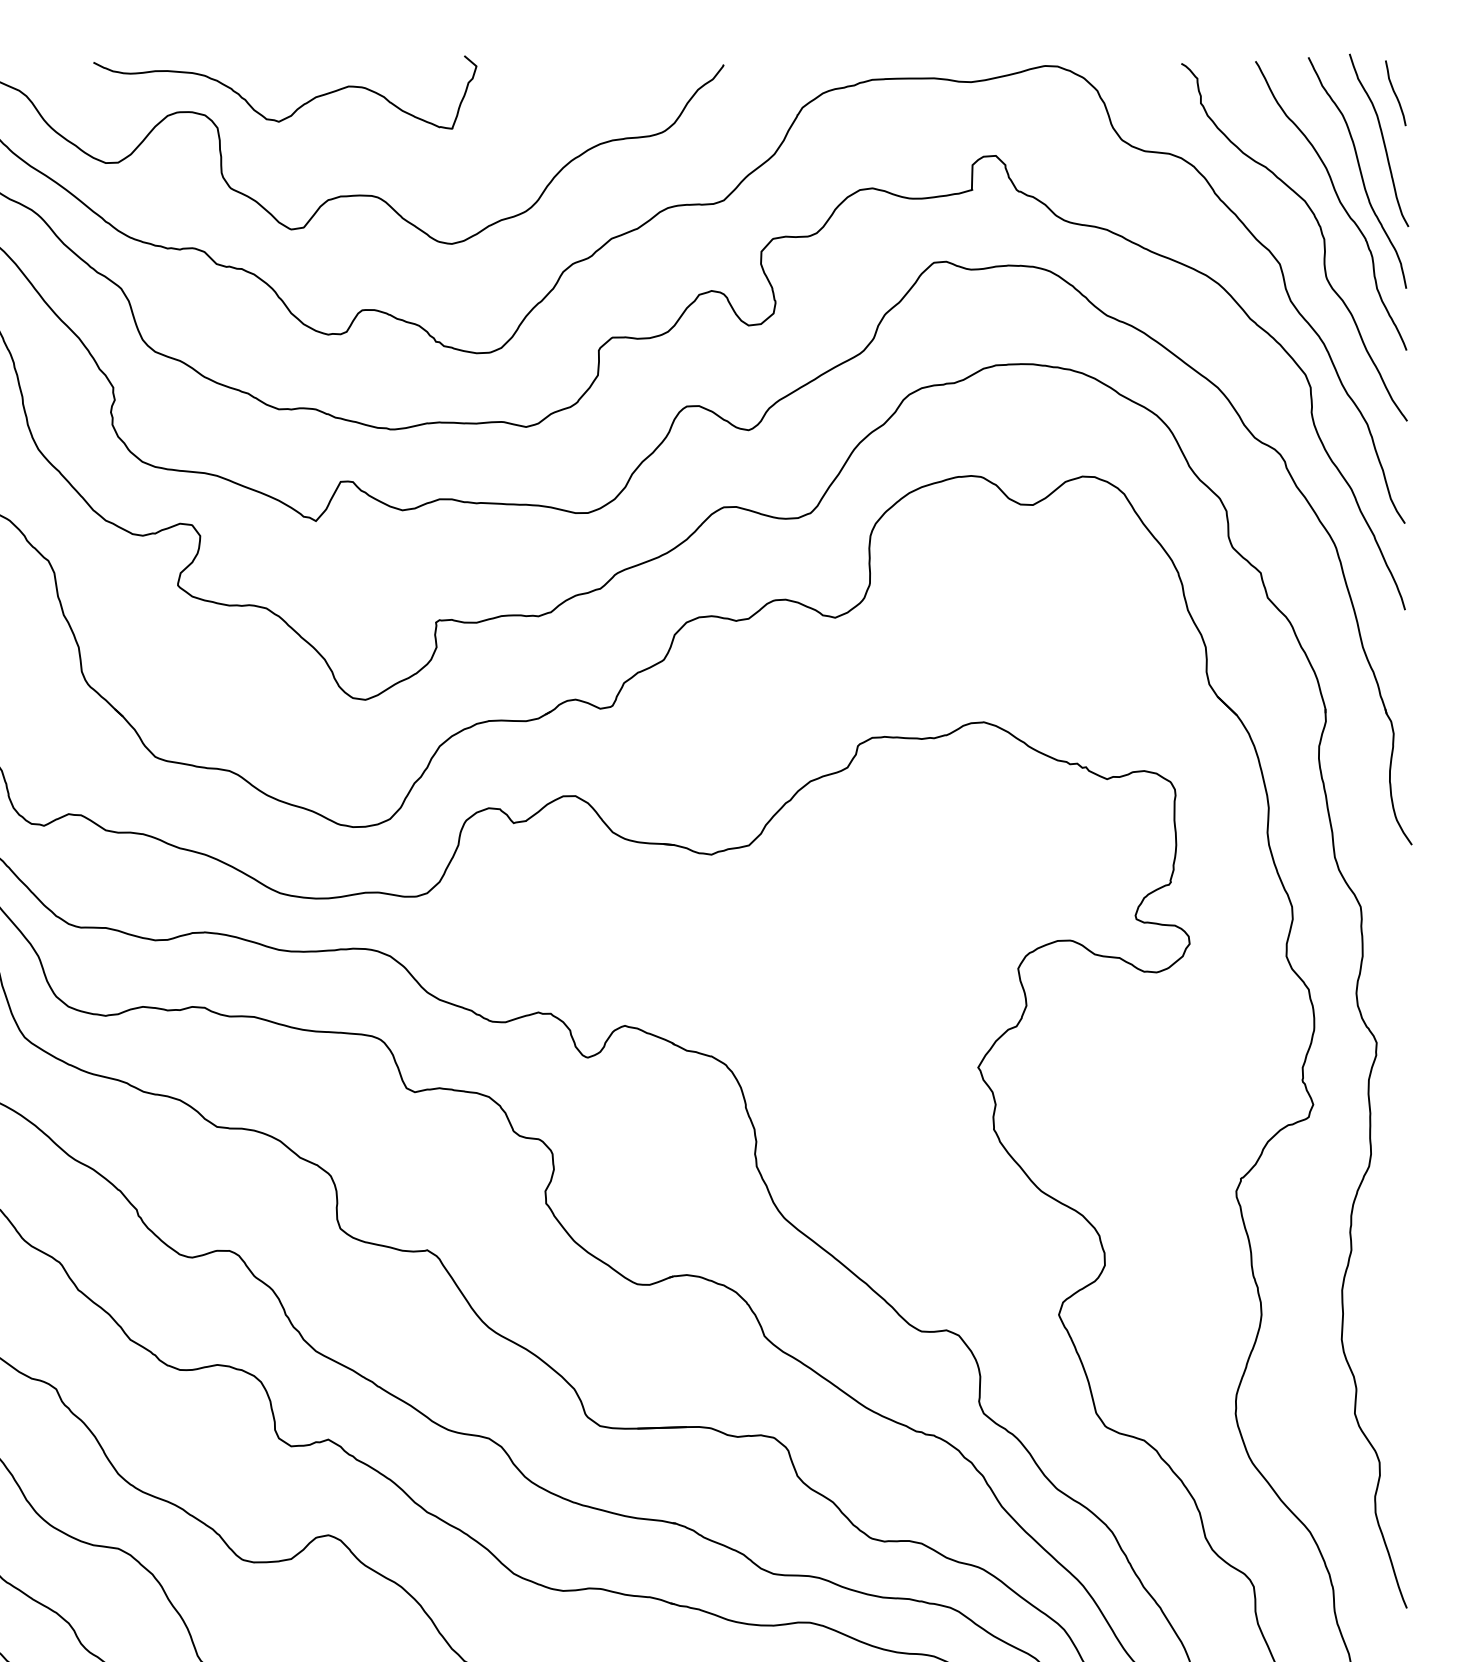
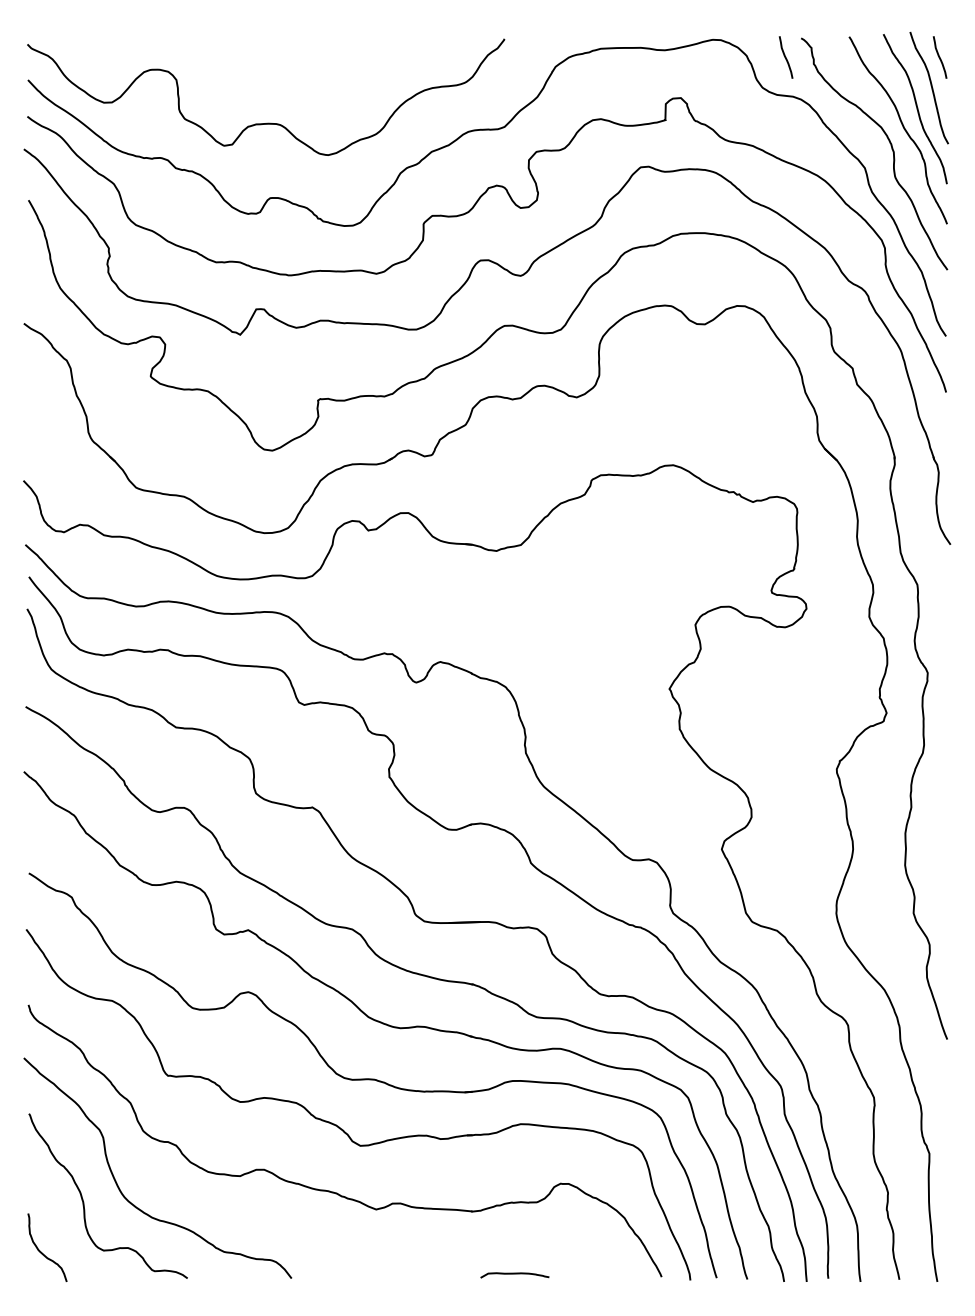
curve: (1157, 93) -> (785, 57), added
curve: (299, 105) -> (229, 65), removed

